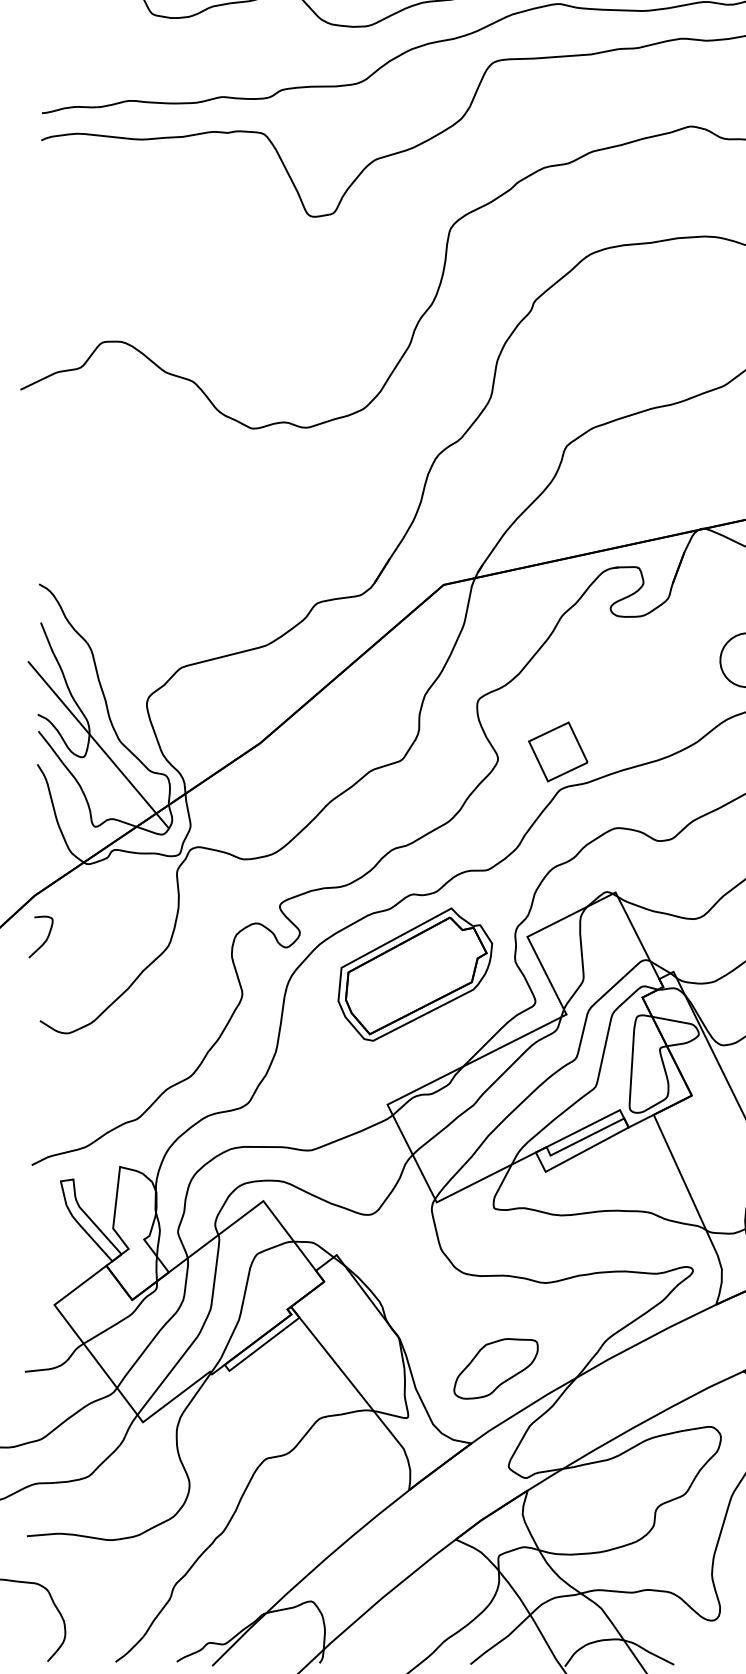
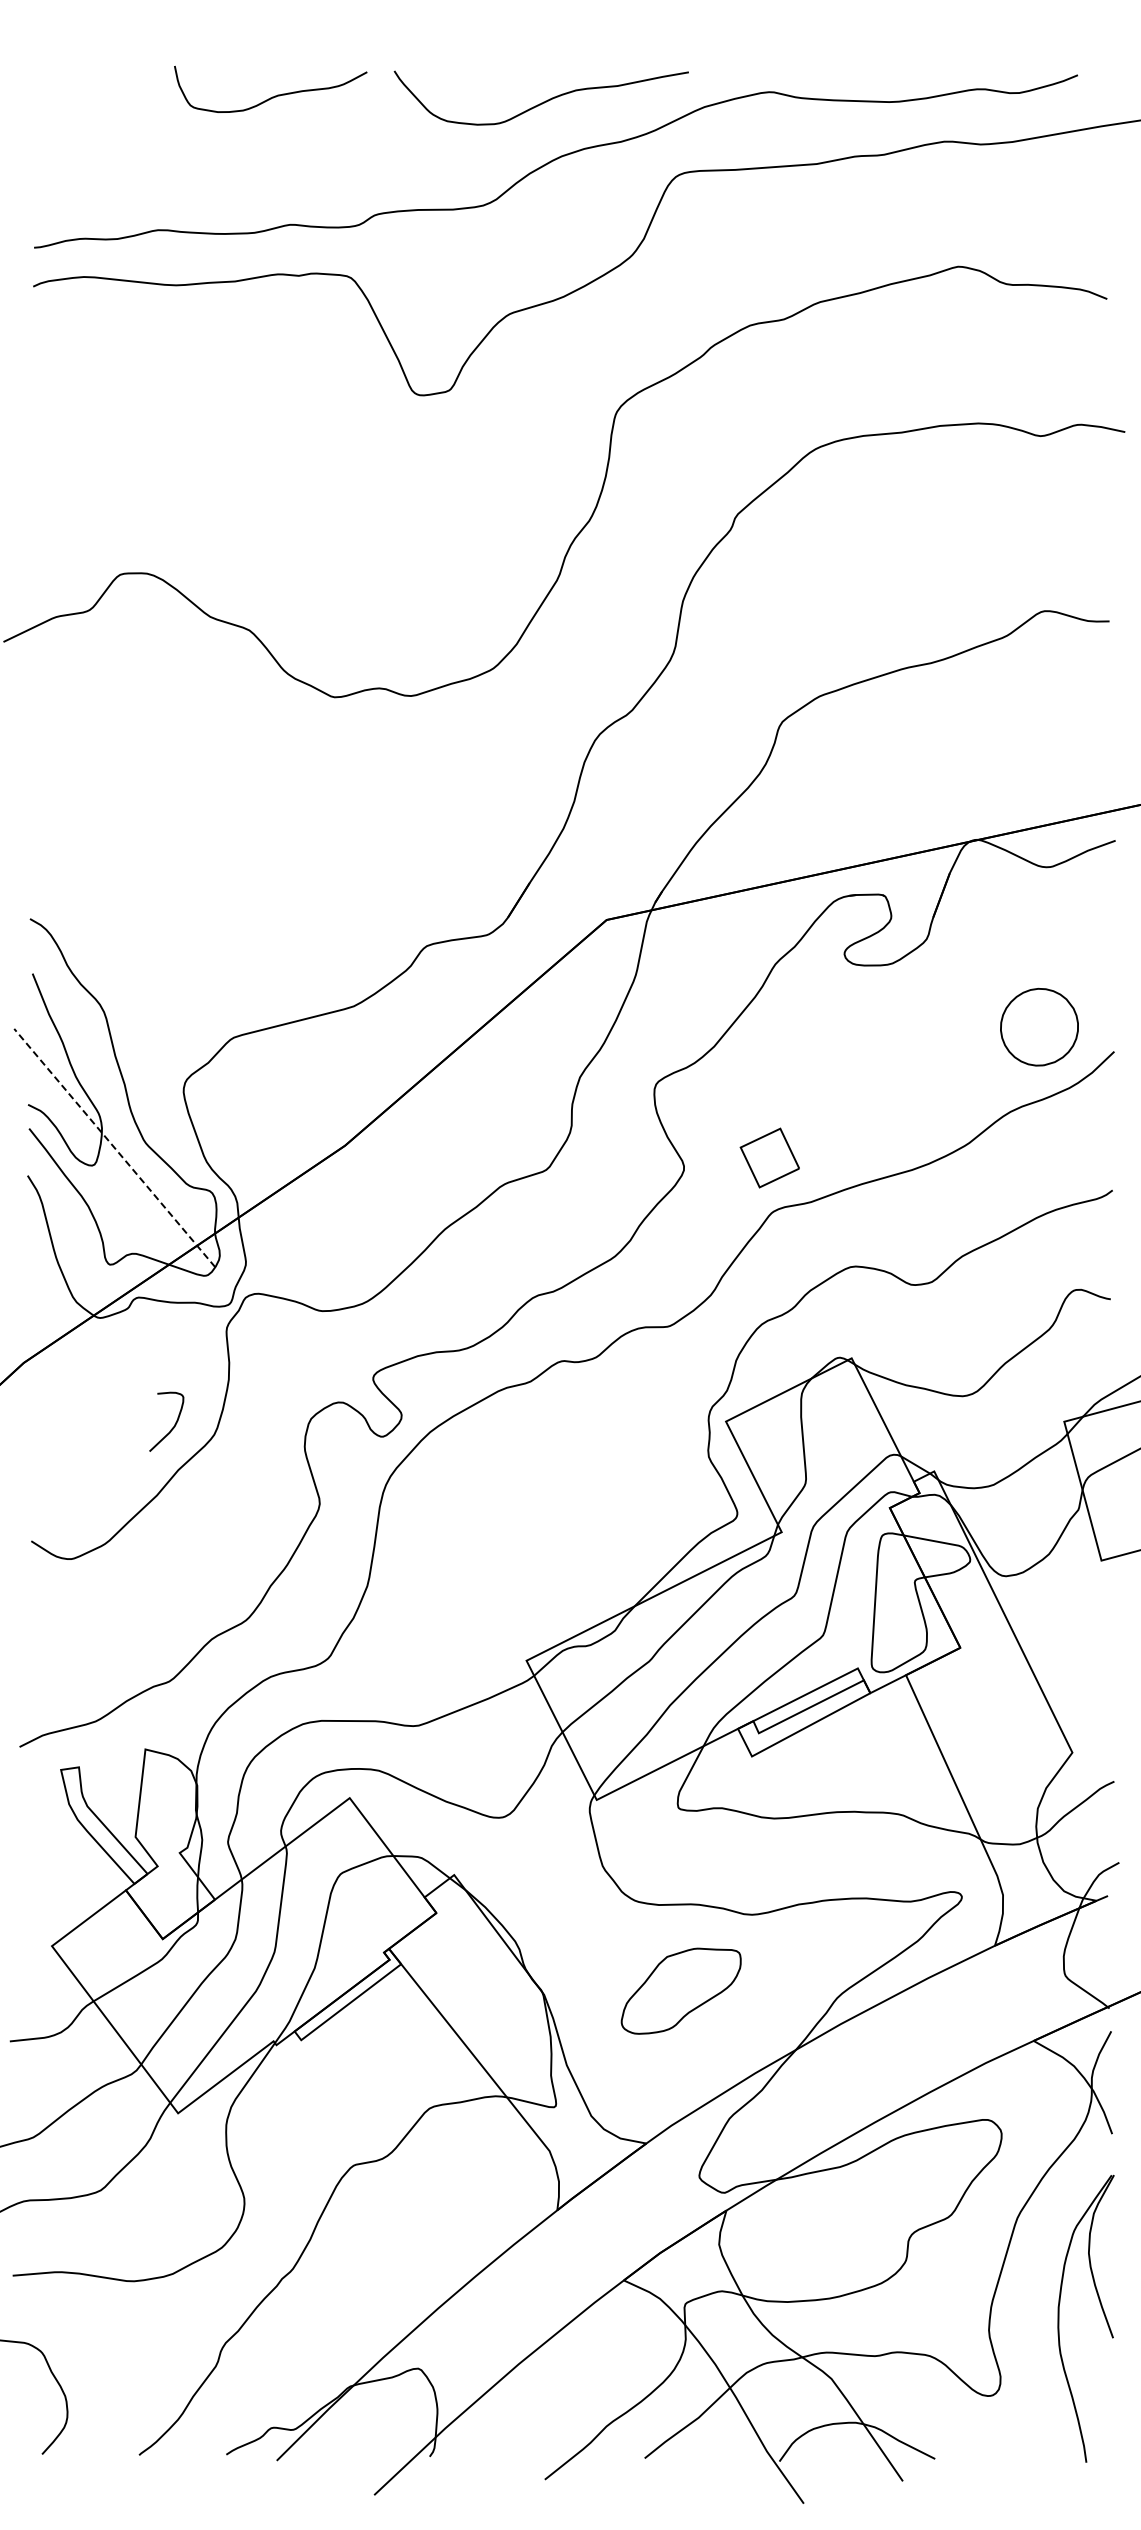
line: (98, 745) -> (114, 1148), solid -> dashed
part: (557, 751) -> (769, 1157), size x0.7
curve: (45, 941) -> (172, 1427), moved
part: (414, 974) -> (565, 1475), removed
part: (495, 1368) -> (680, 1990), moved

